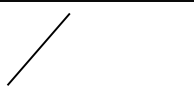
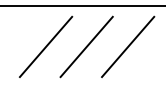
line: (86, 48) -> (86, 46), added
line: (135, 48) -> (128, 46), added

